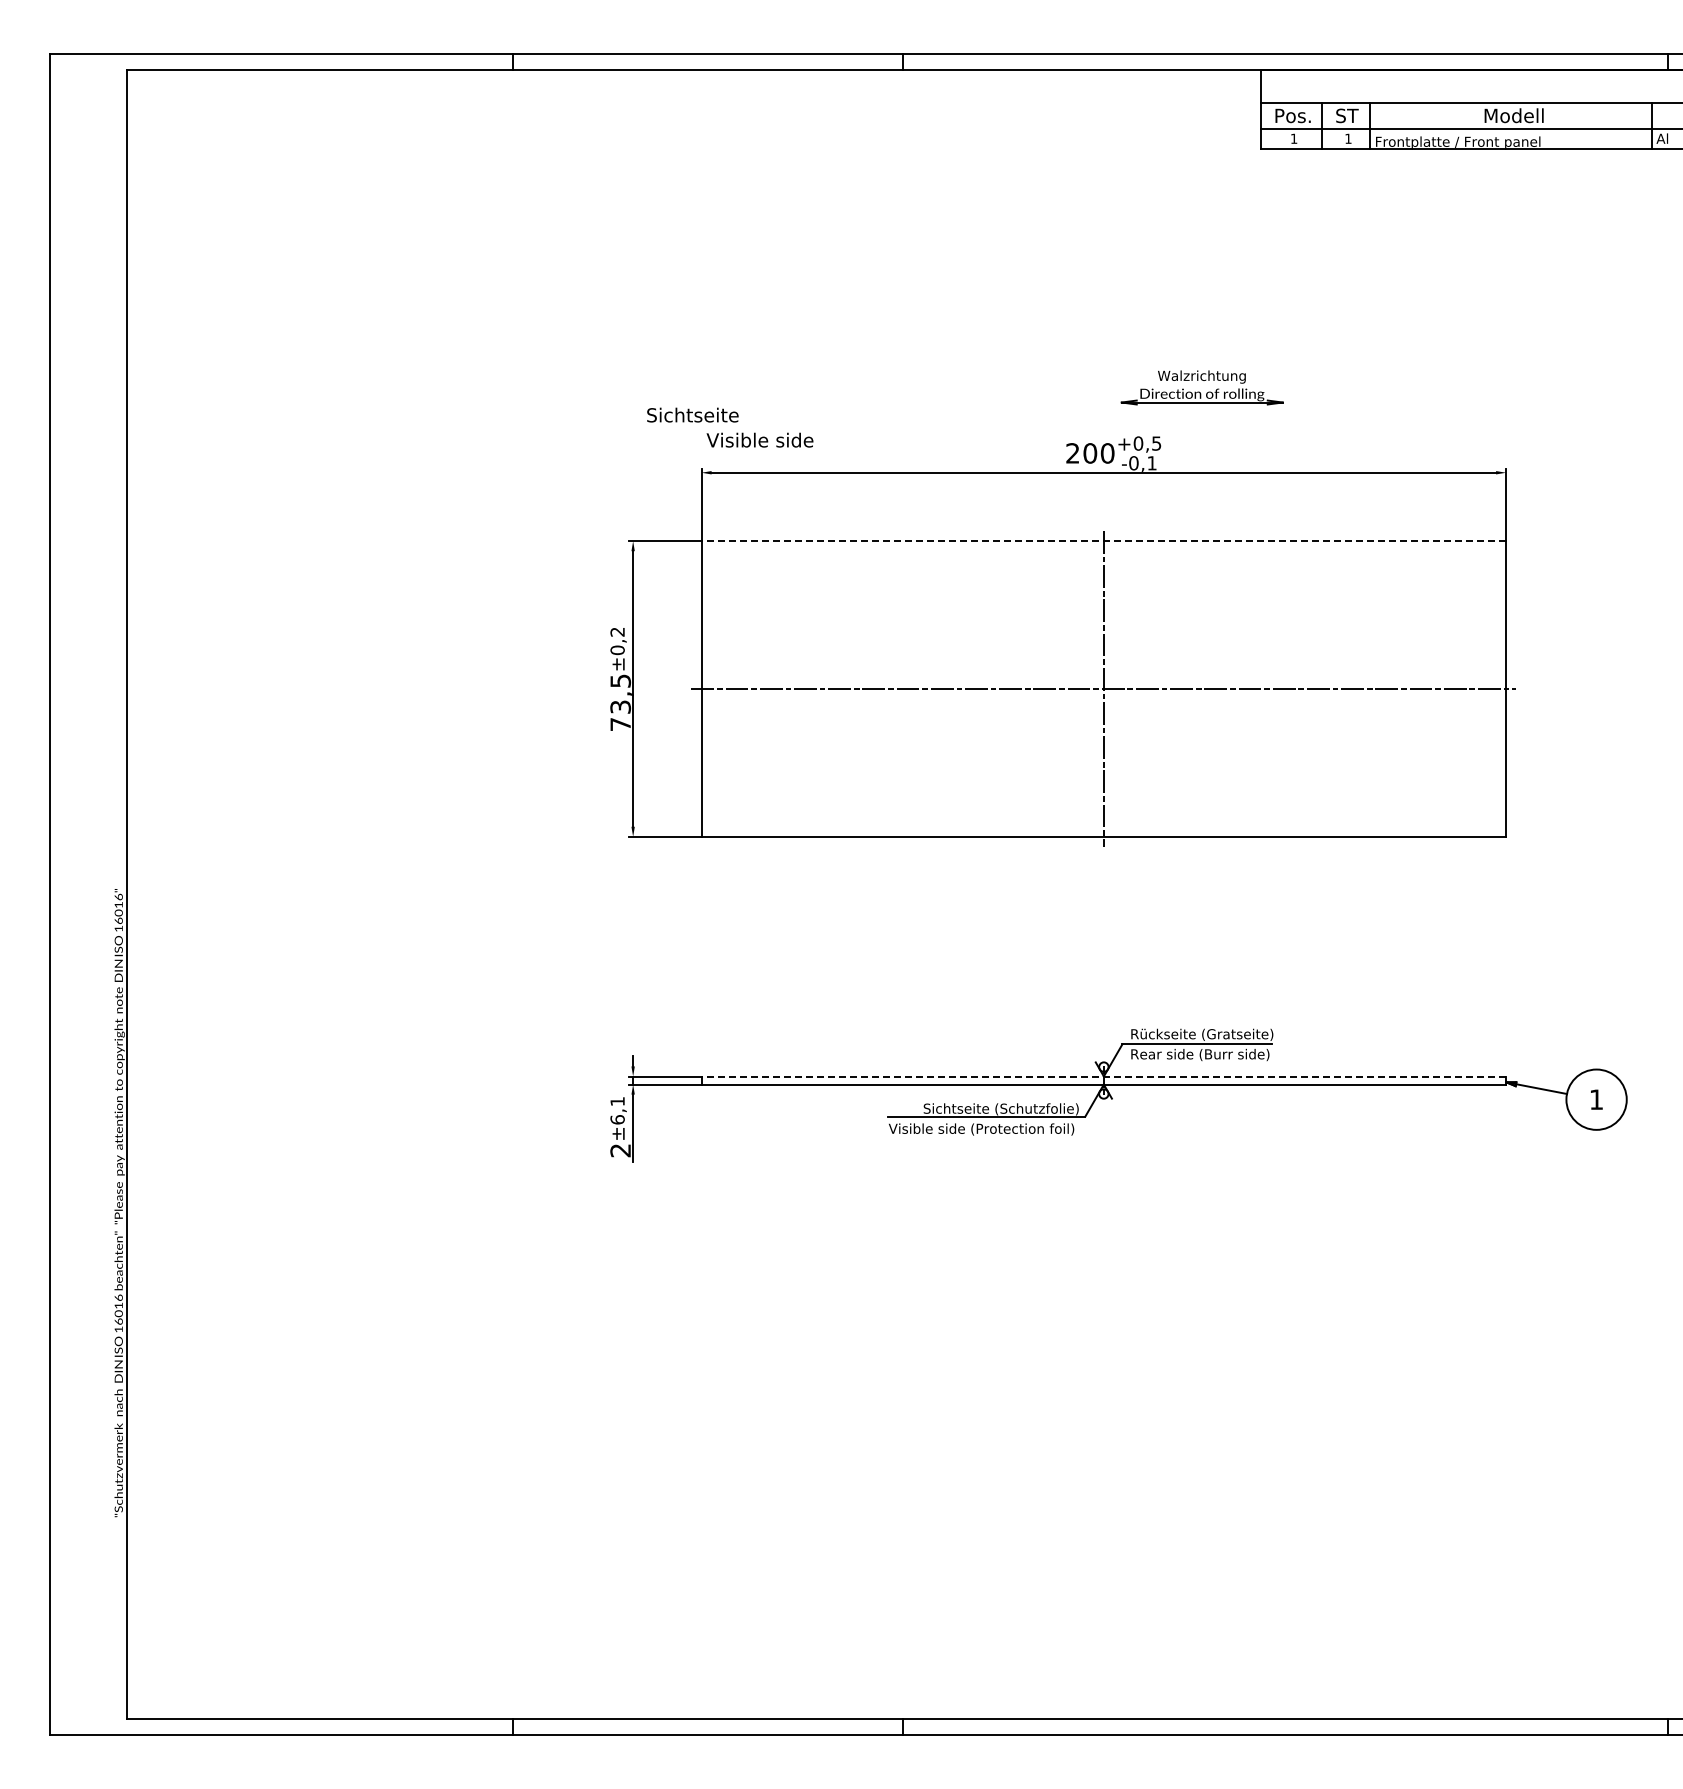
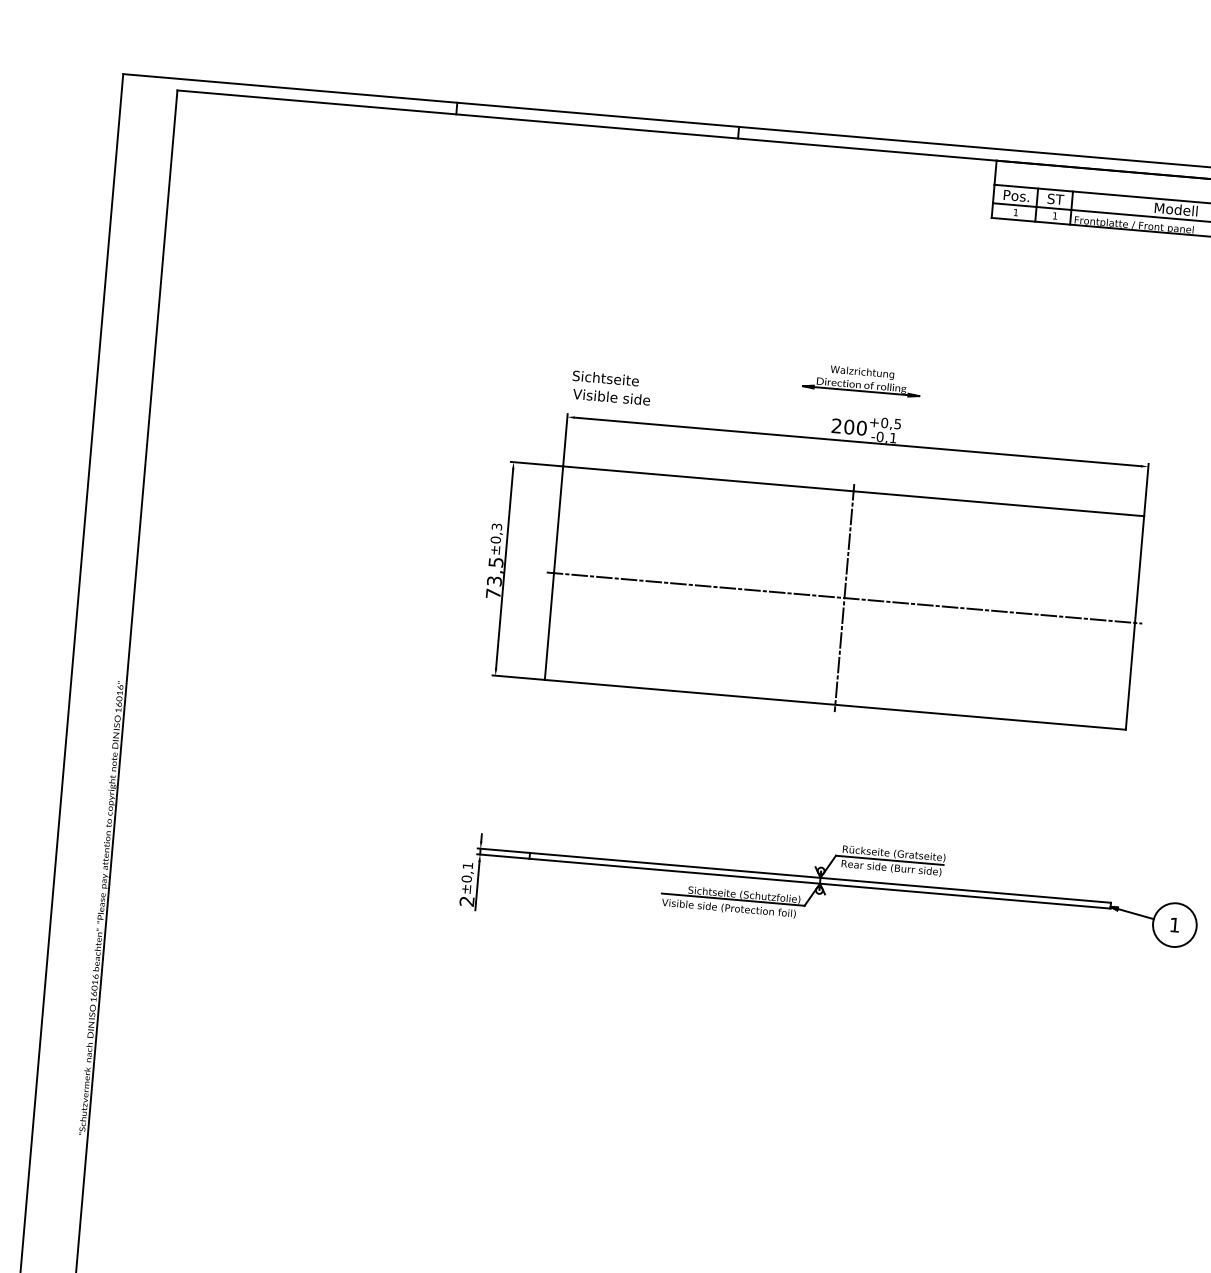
part: (1201, 387) -> (861, 380), moved
text: (692, 414) -> (605, 377), moved
line: (1103, 541) -> (853, 491), dashed -> solid
text: (617, 631) -> (496, 526), ±0,2 -> ±0,3
line: (1103, 1076) -> (820, 877), dashed -> solid
text: (617, 1119) -> (466, 878), ±6,1 -> ±0,1

